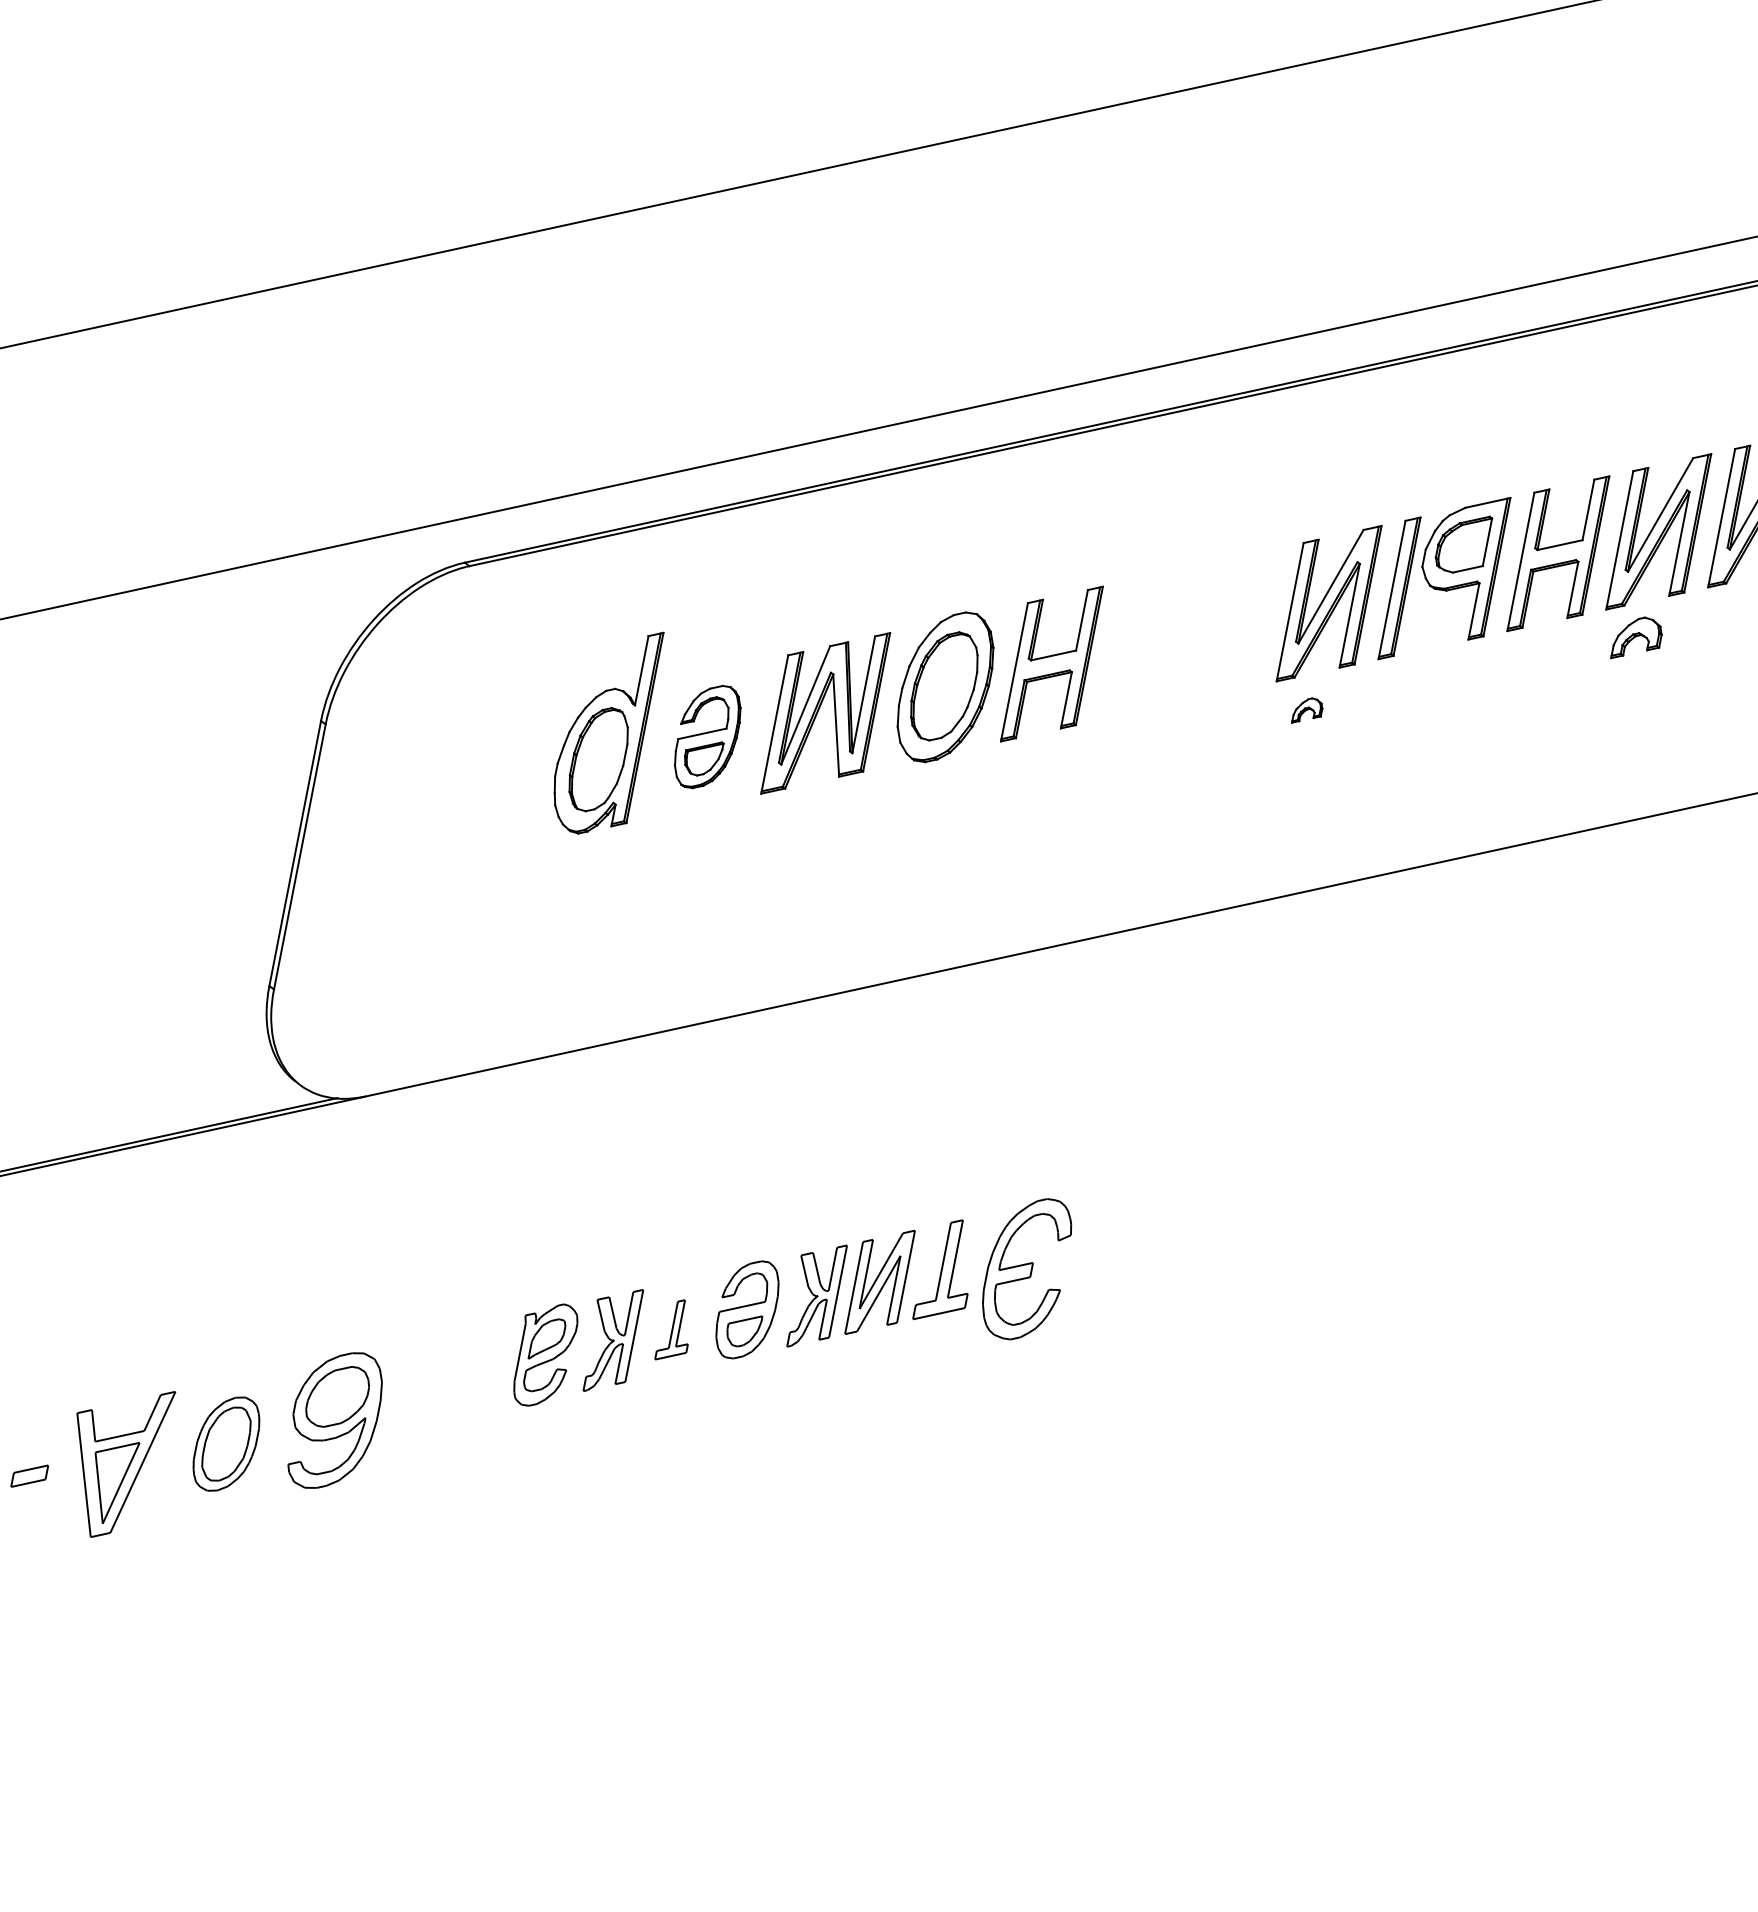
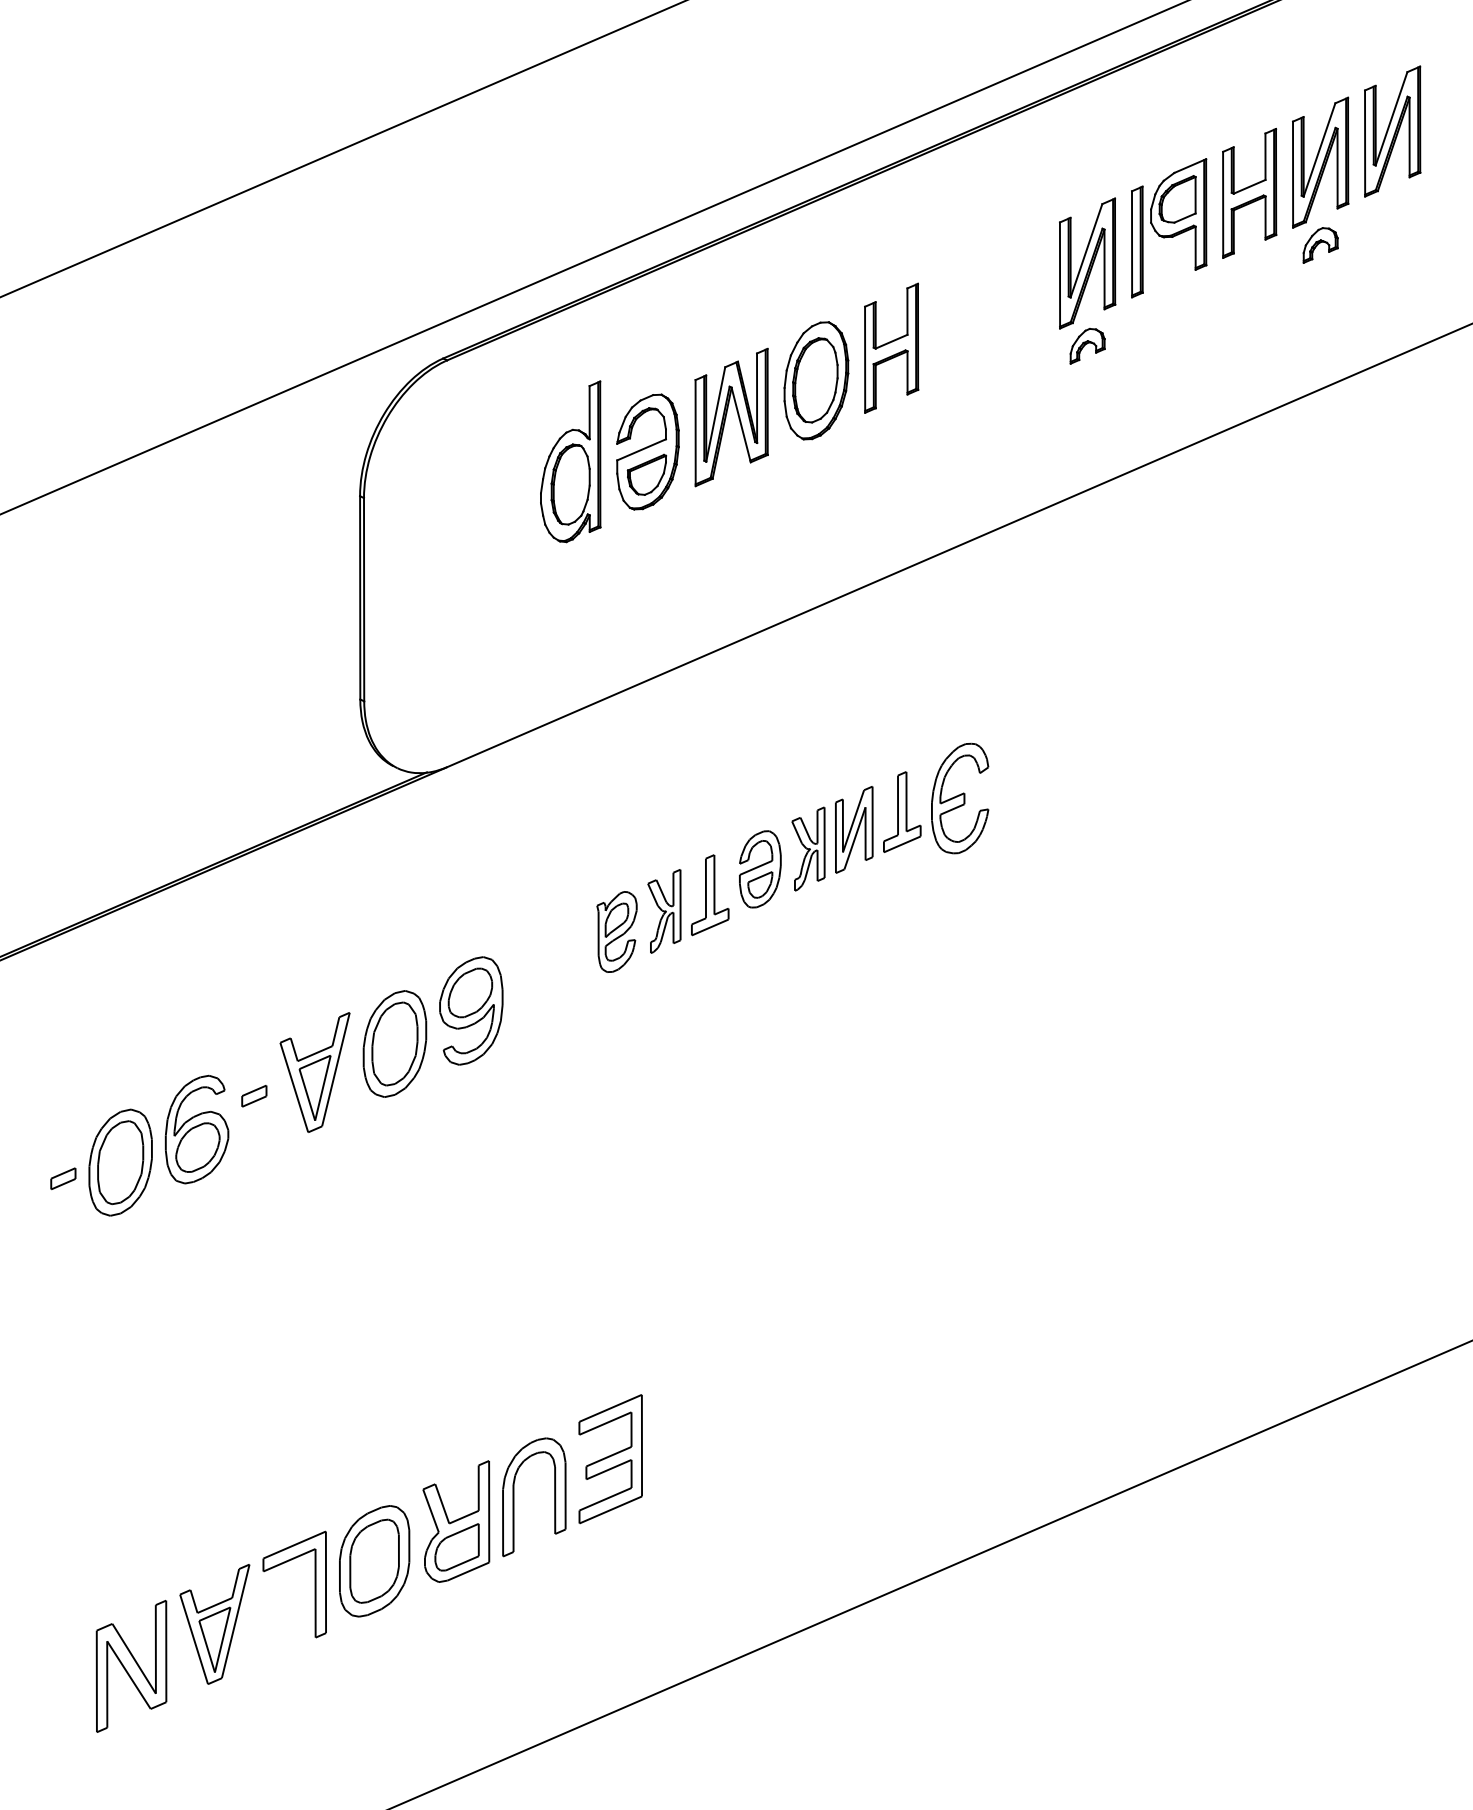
part: (1307, 711) -> (1087, 346), size x1.67
part: (707, 736) -> (647, 451), size x1.43
part: (675, 1331) -> (710, 895), size x1.67
part: (225, 1443) -> (394, 1043), size x1.43

